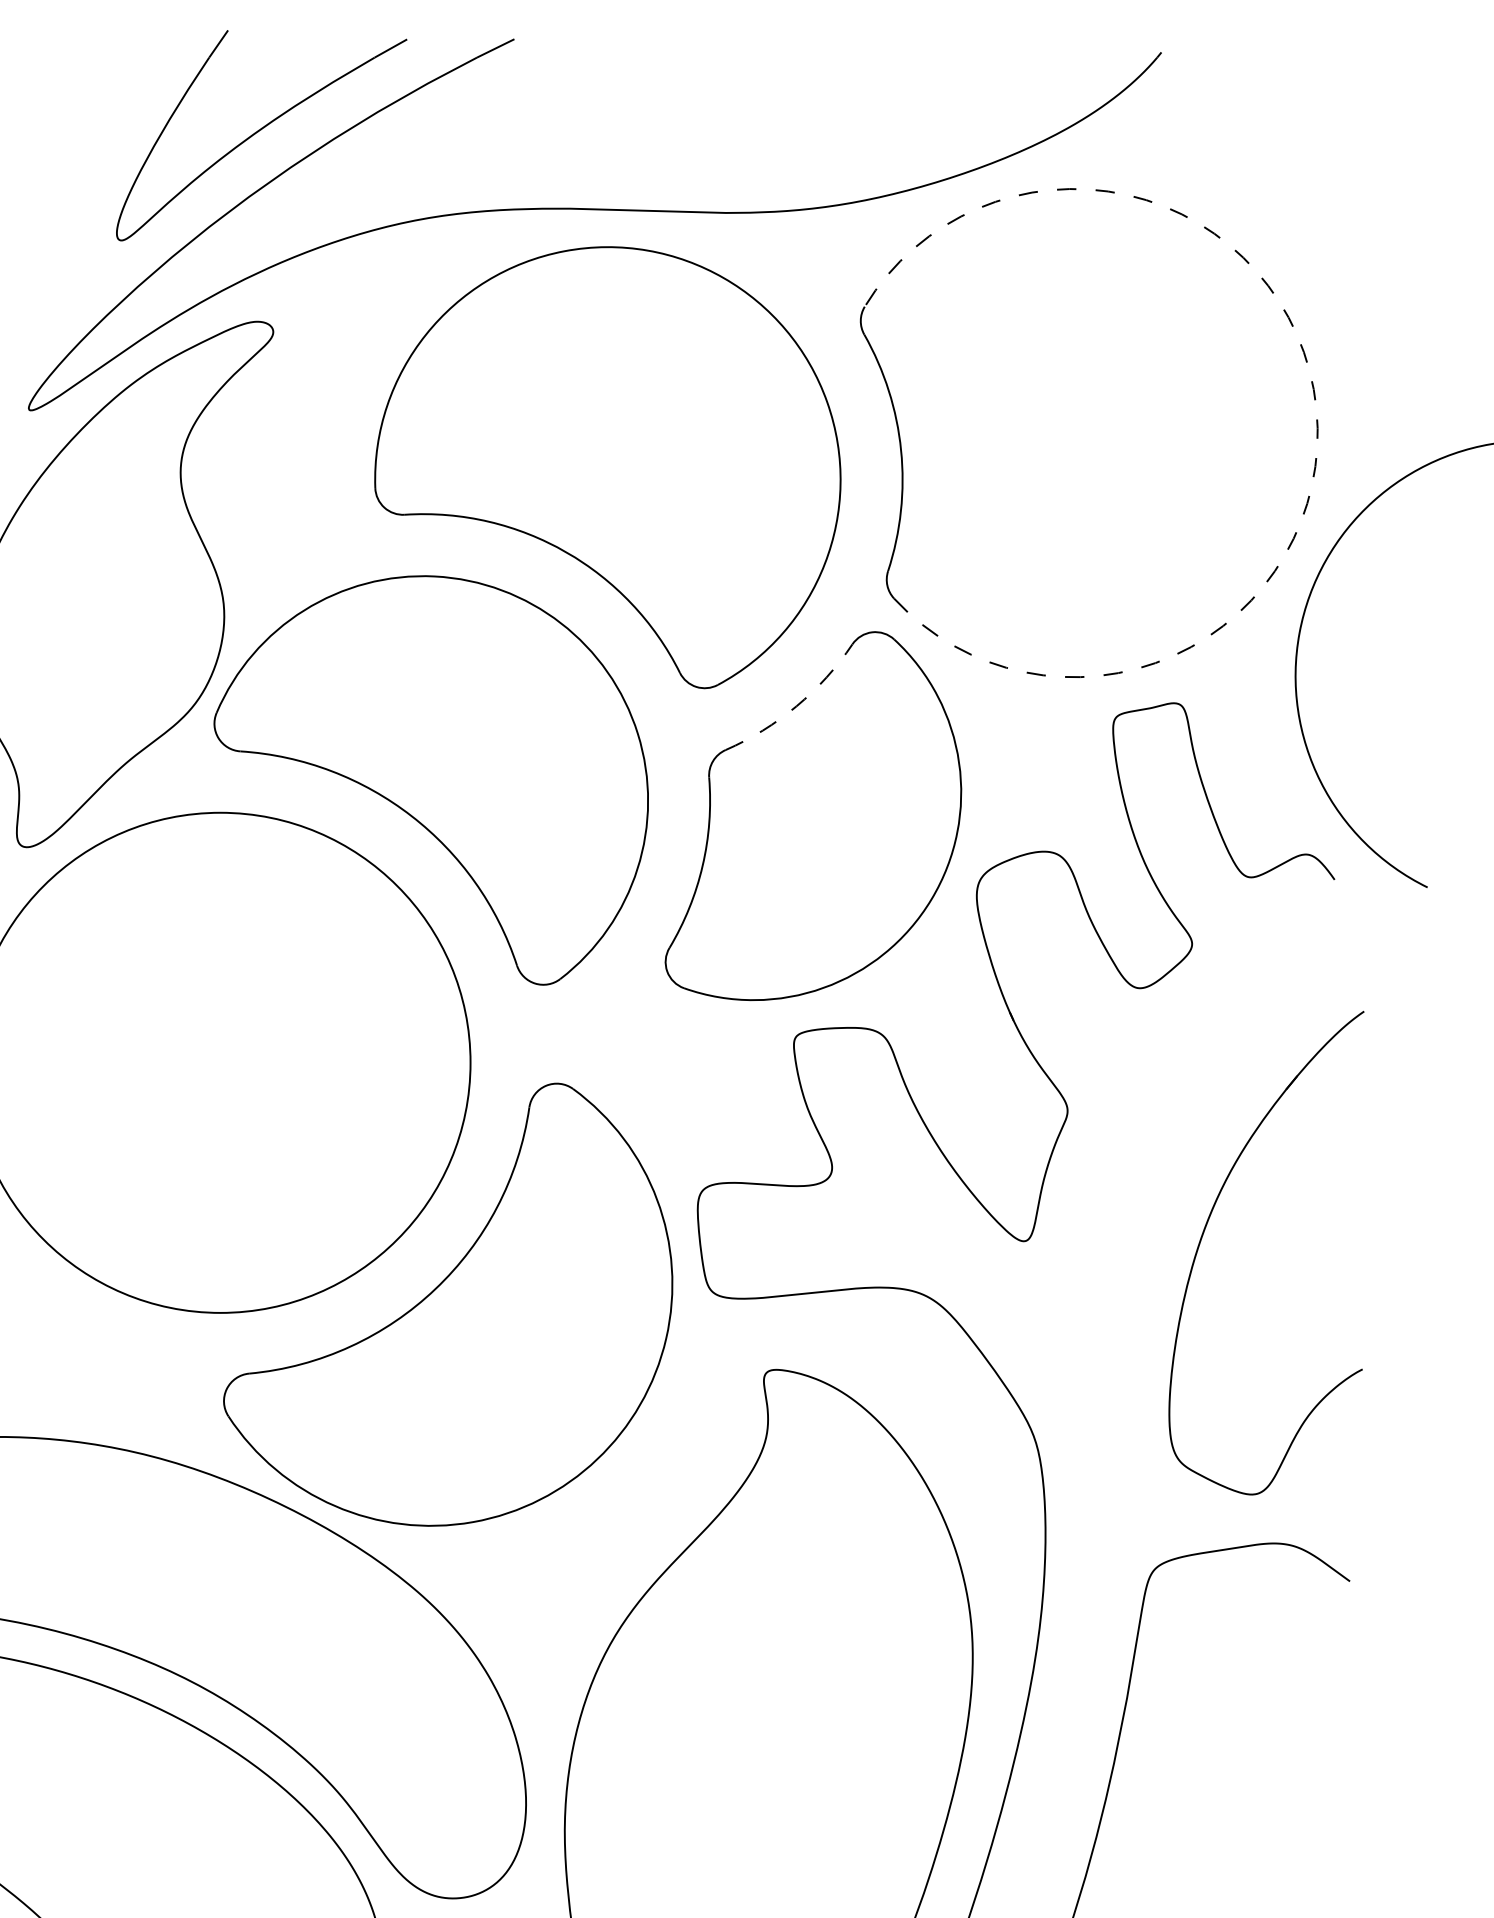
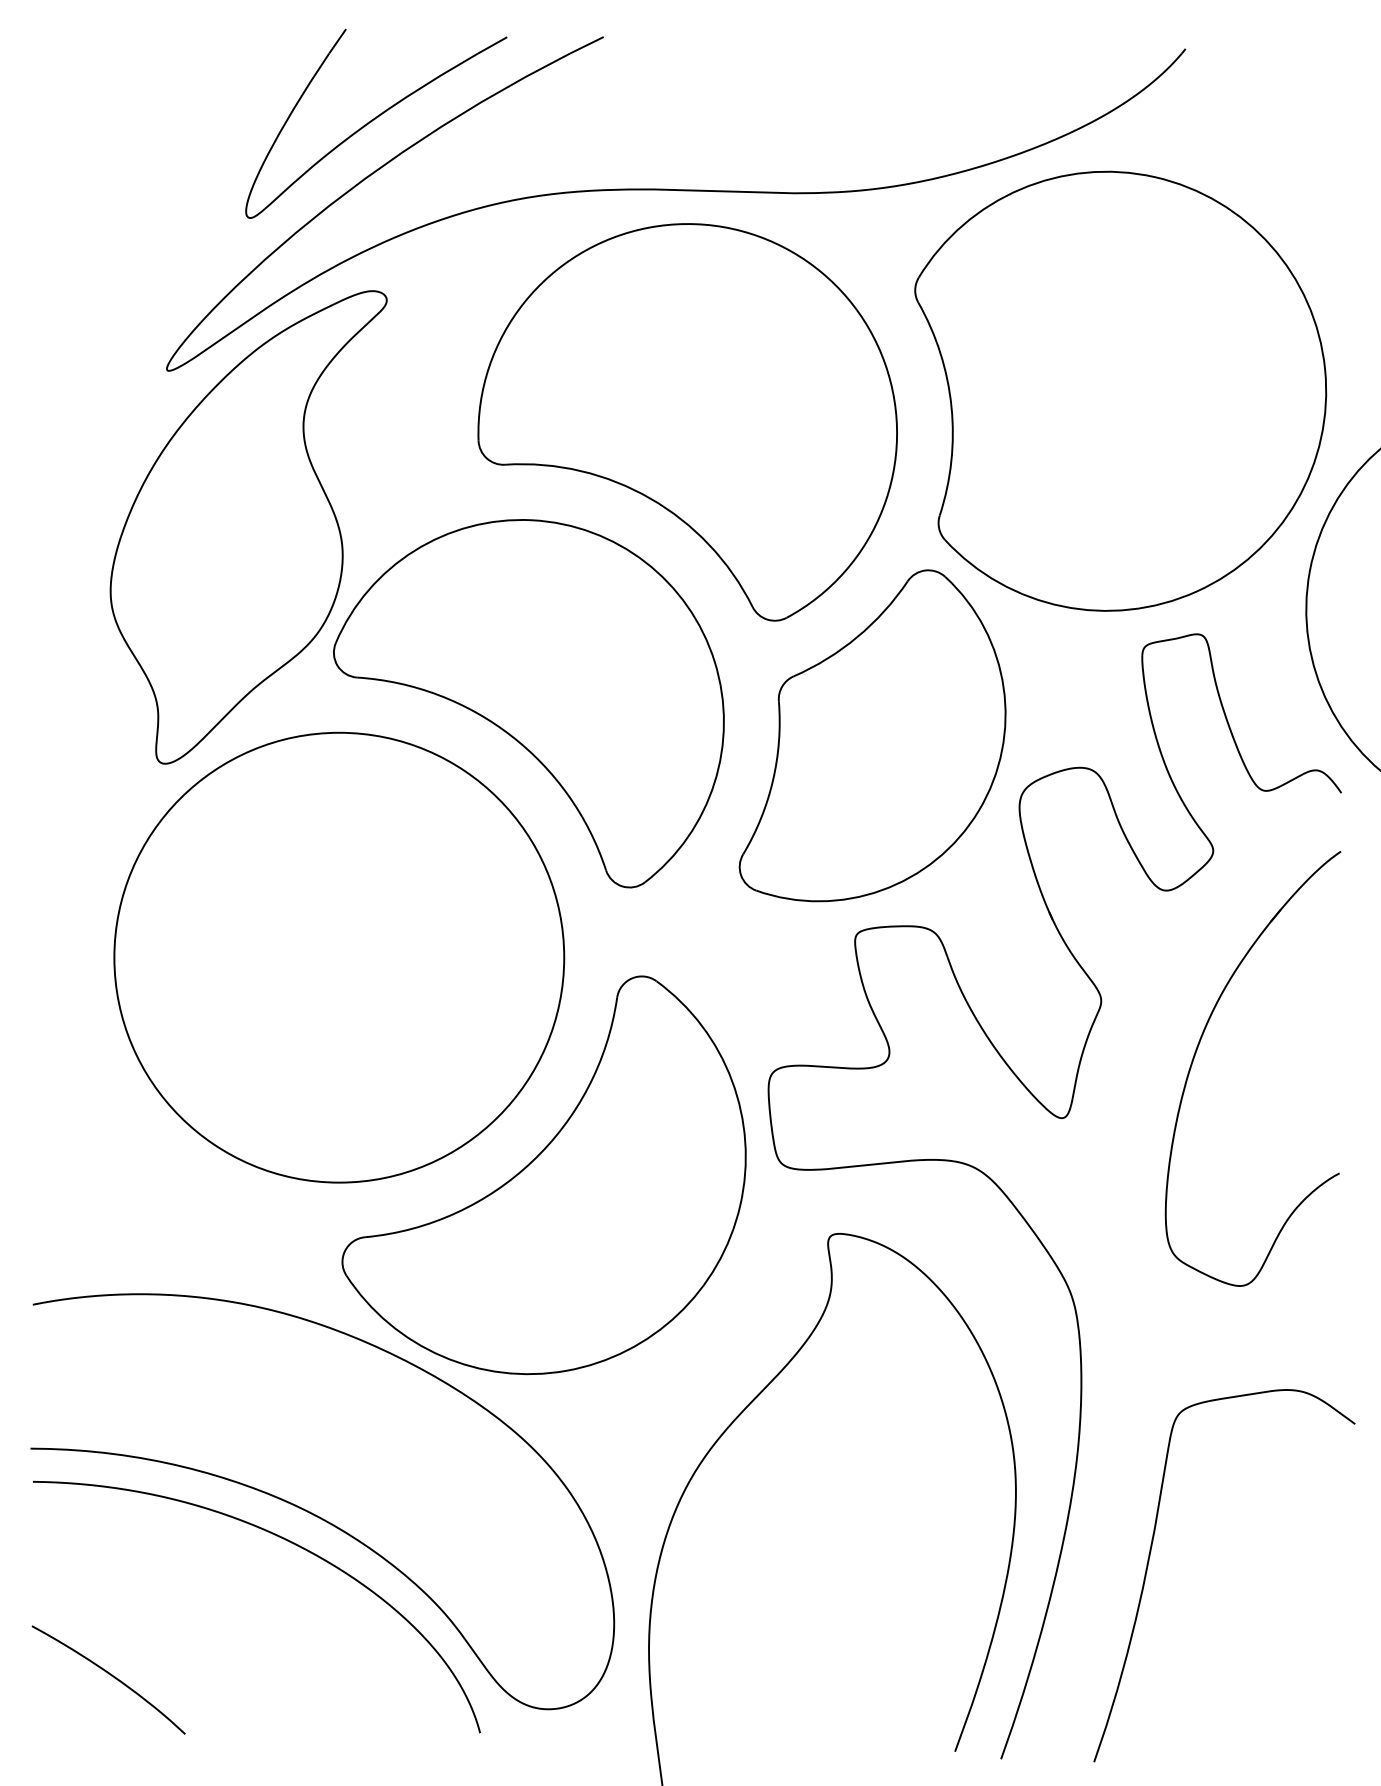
arc: (1316, 408) -> (1325, 369), dashed -> solid
arc: (796, 705) -> (857, 636), dashed -> solid
part: (1206, 1227) -> (1199, 1045), moved

